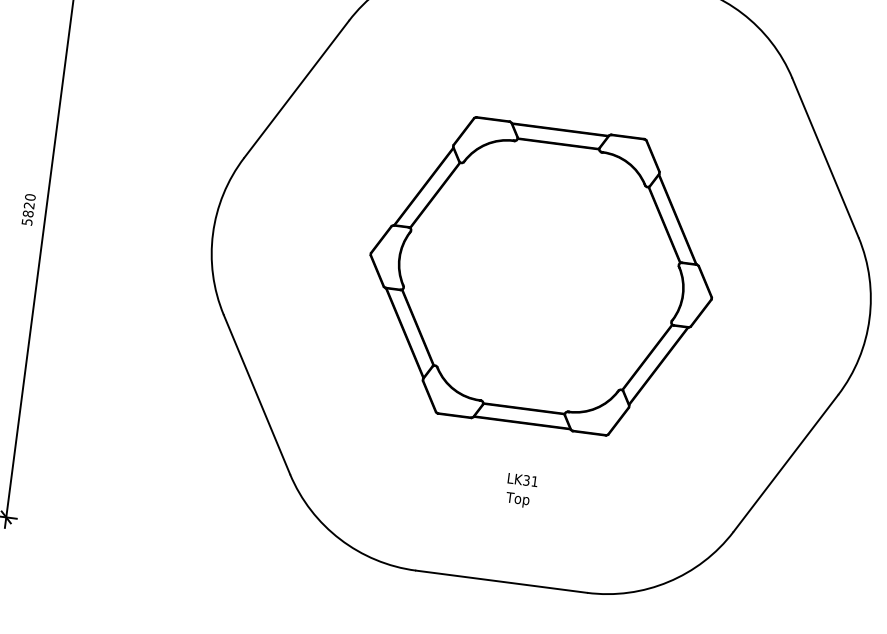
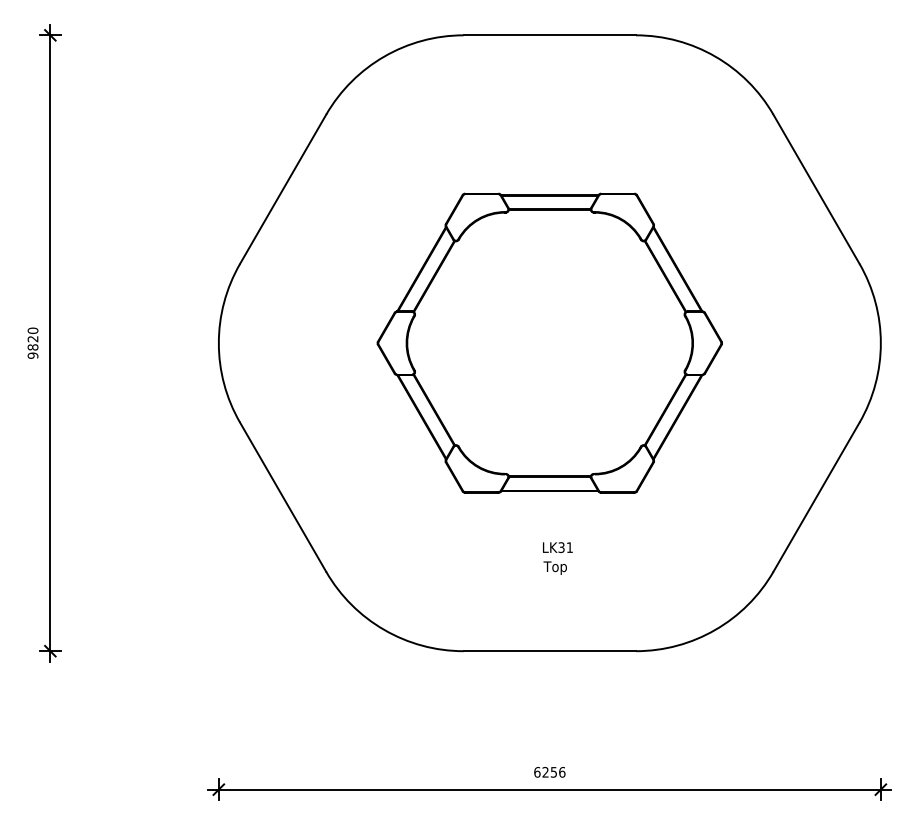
text: (26, 221) -> (32, 355), 5820 -> 9820

